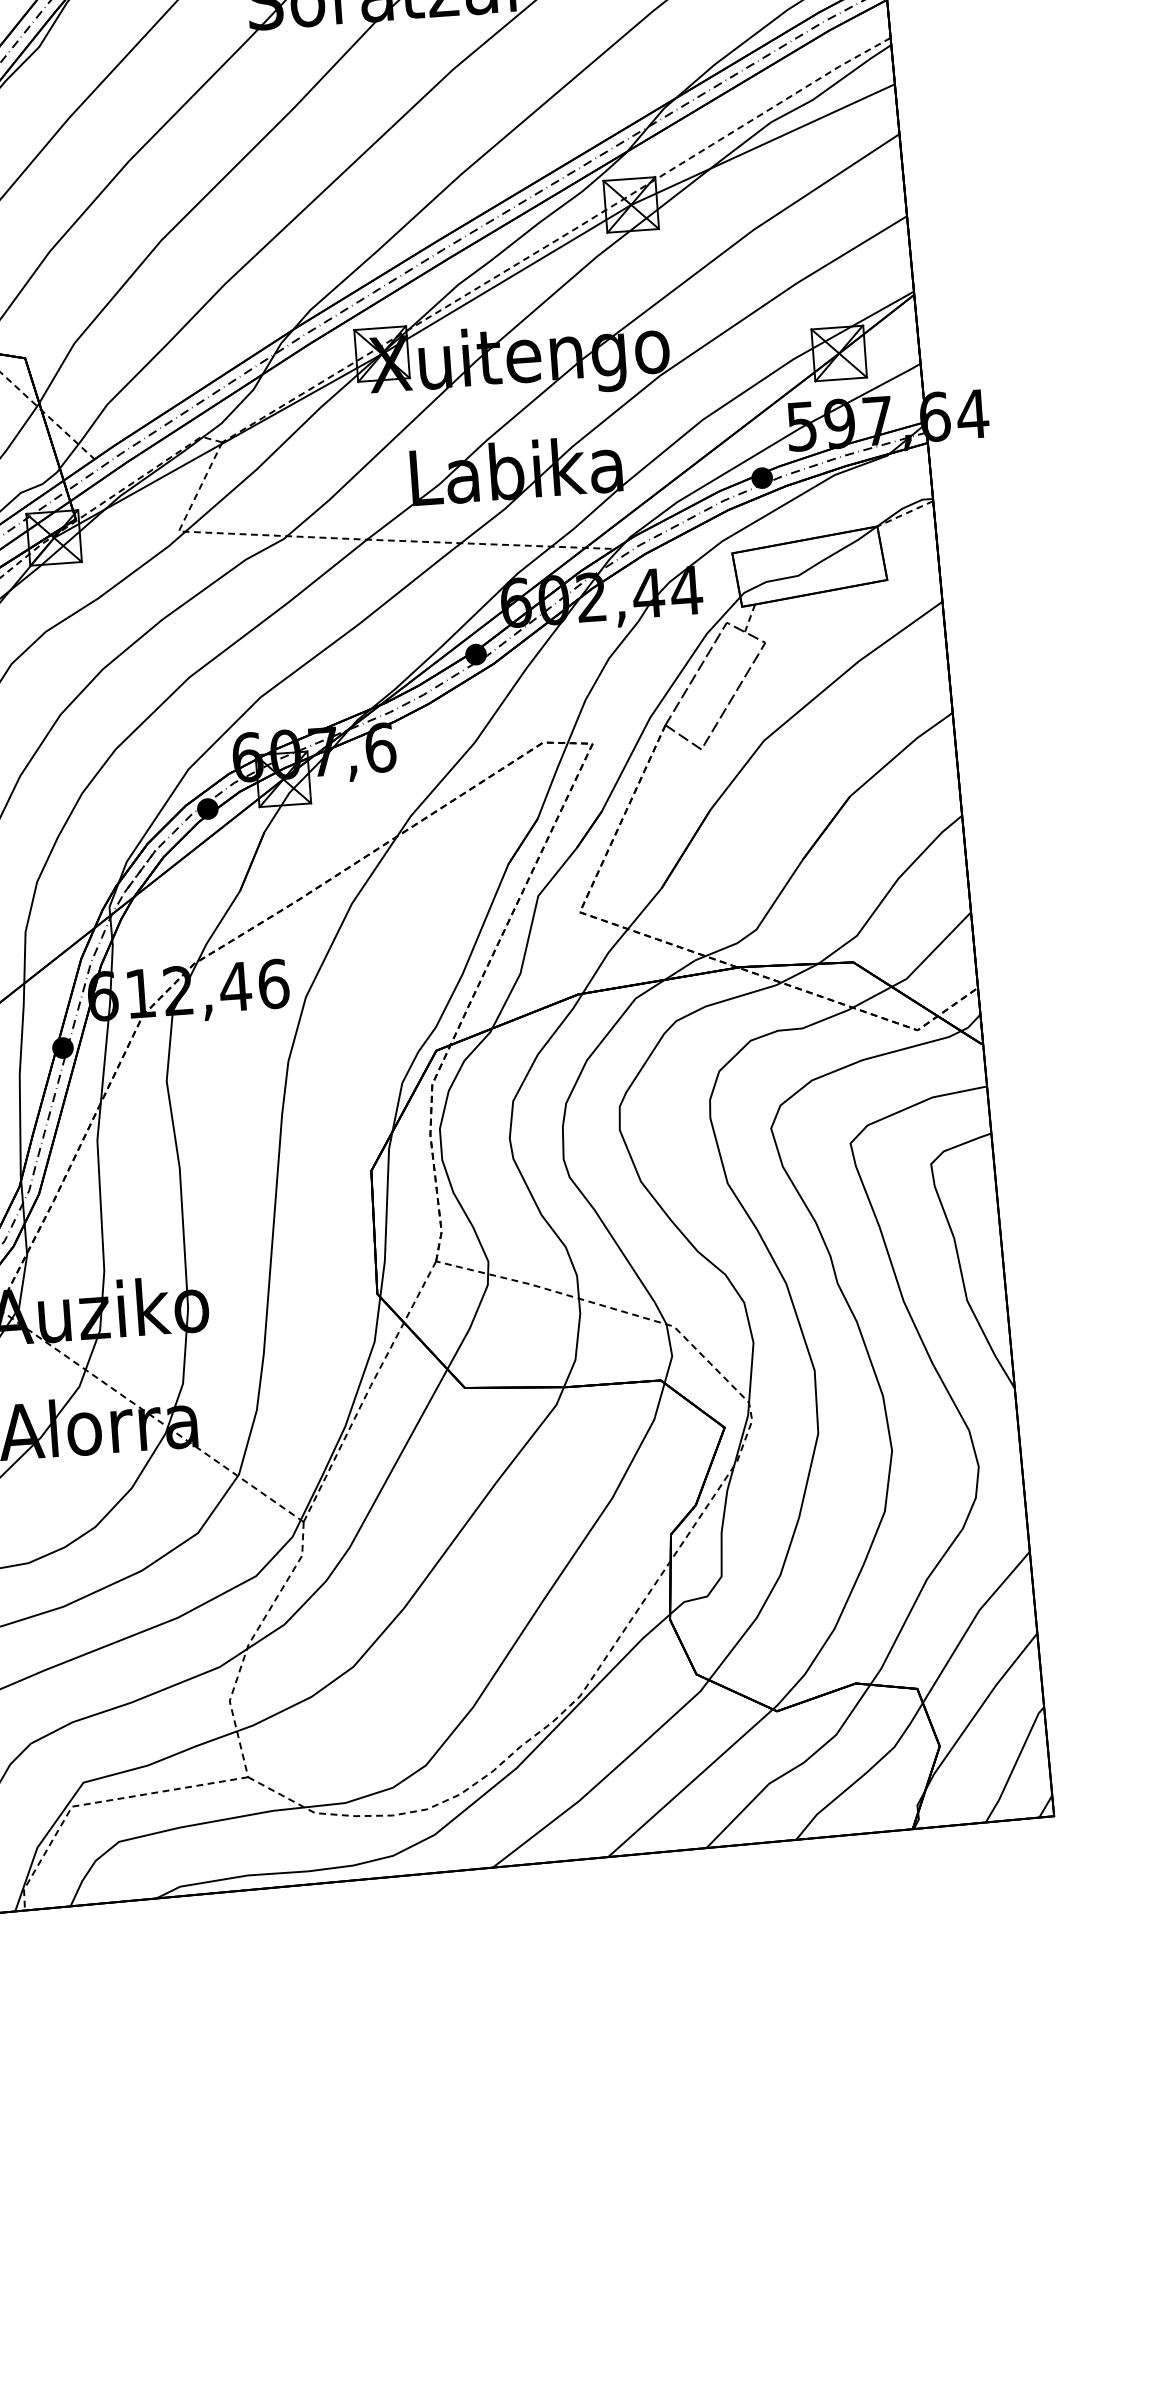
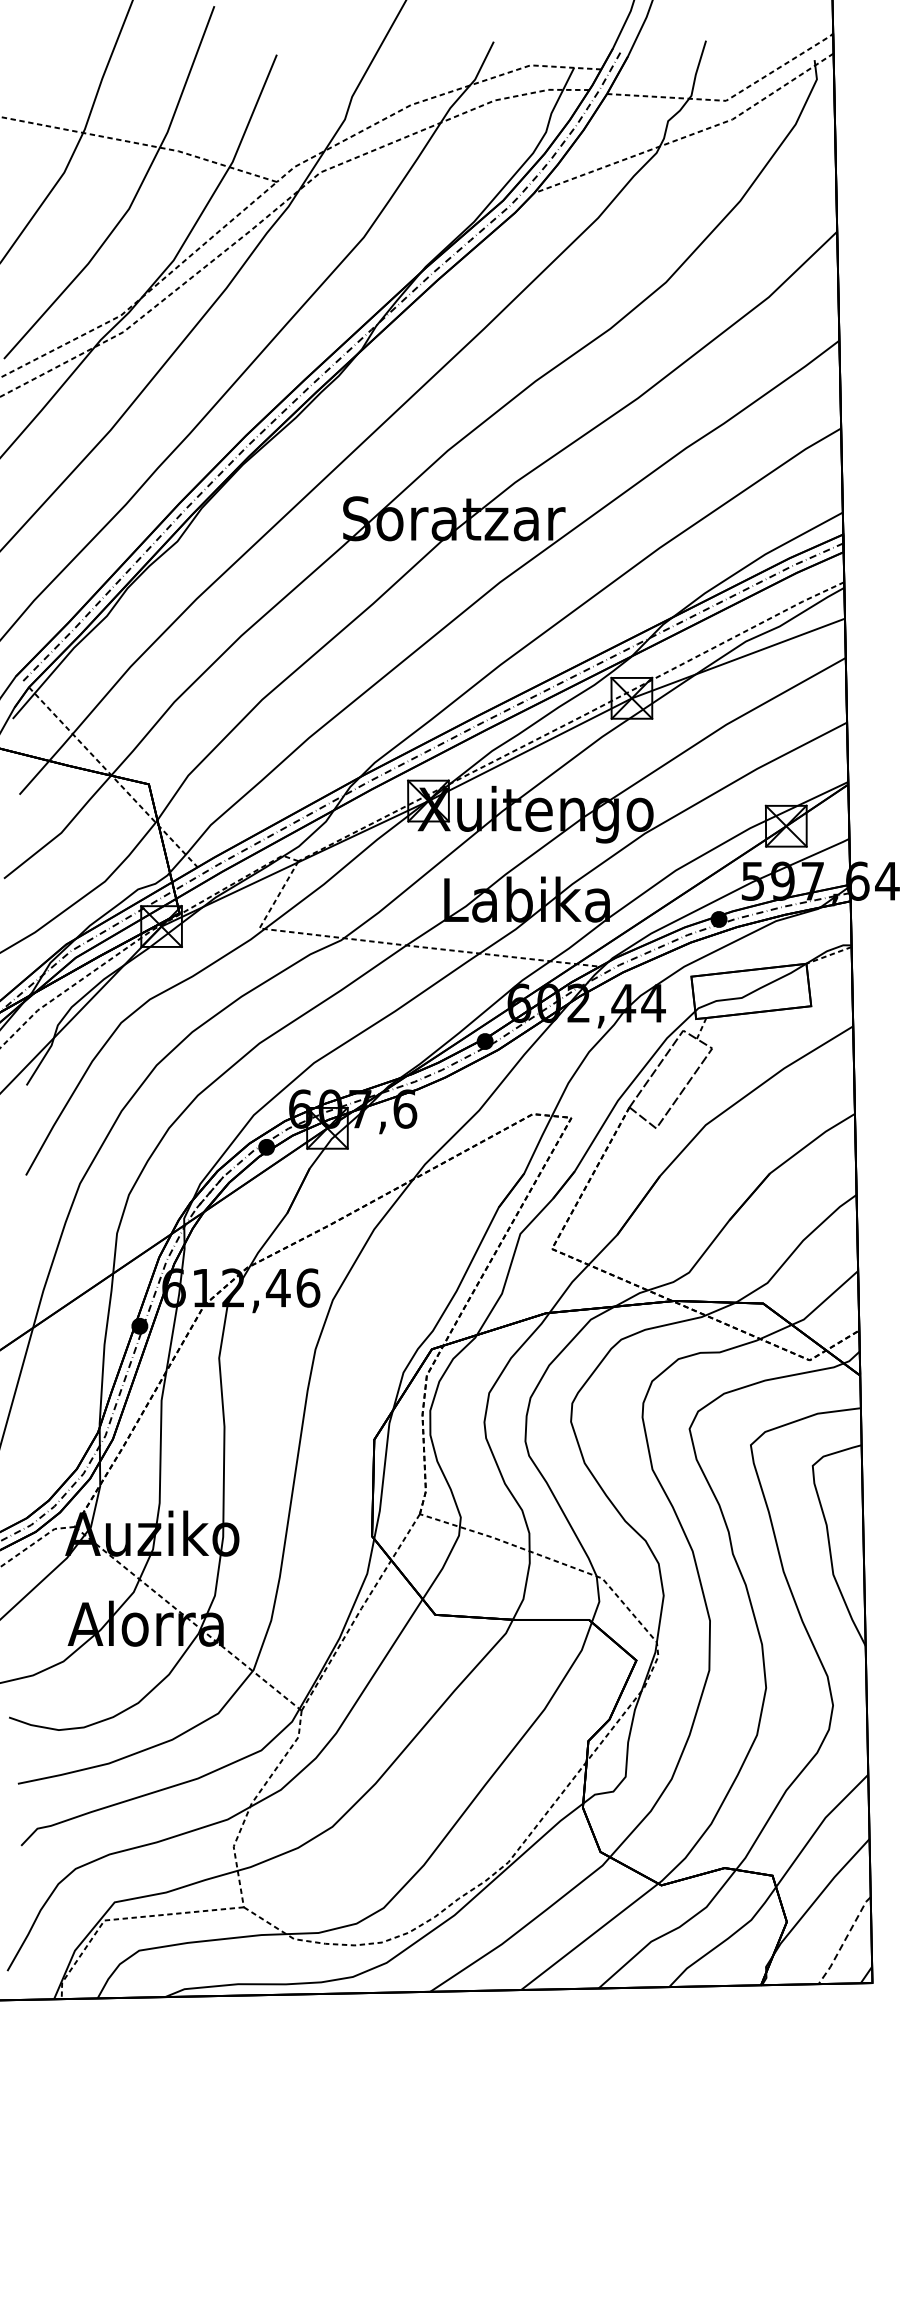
line: (1014, 1764) -> (844, 1940), solid -> dashed

